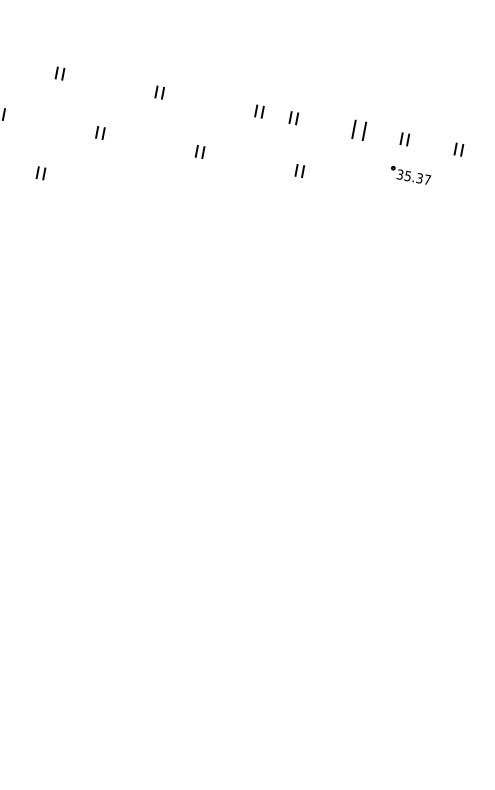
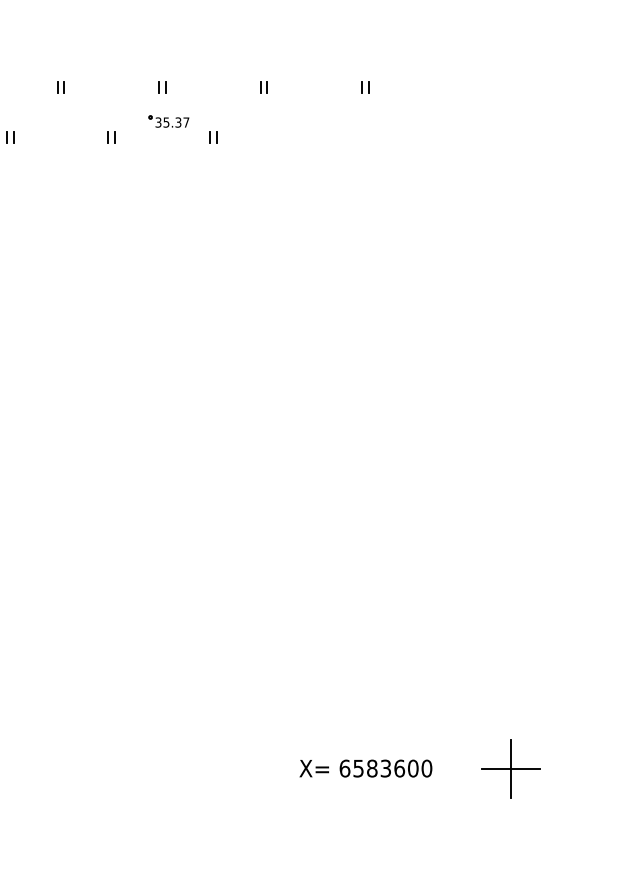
part: (293, 118) -> (197, 87), removed
part: (358, 131) -> (263, 87), size x0.62
part: (404, 139) -> (310, 87), removed
part: (410, 175) -> (168, 121), moved

